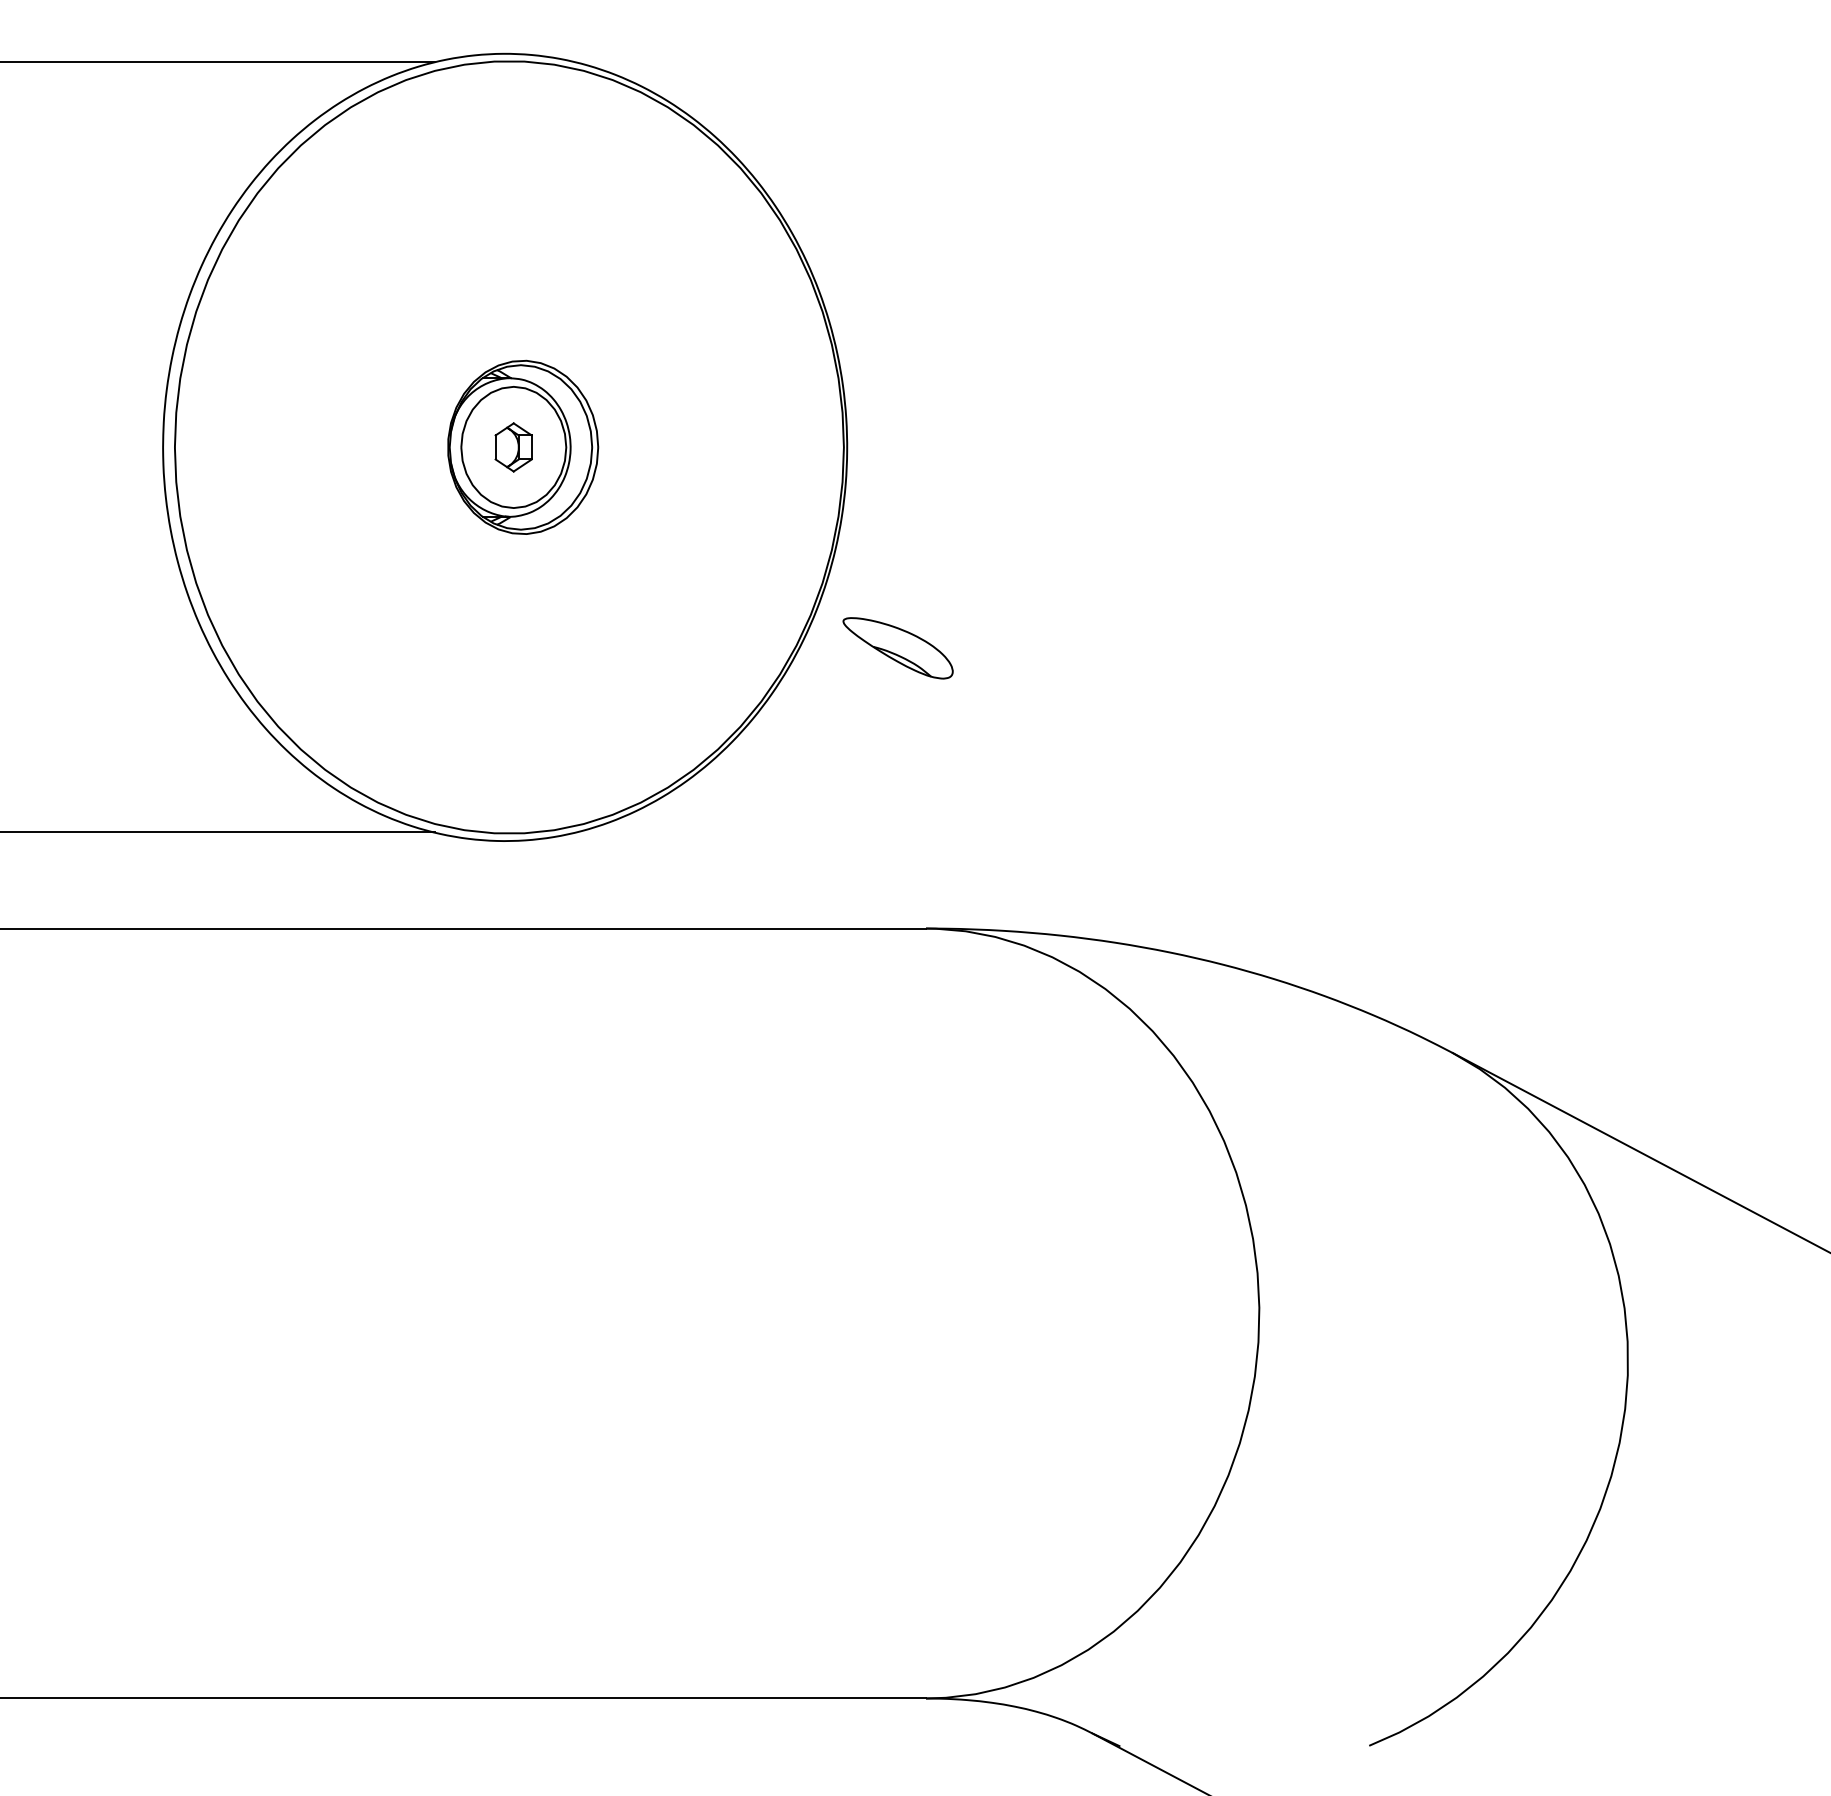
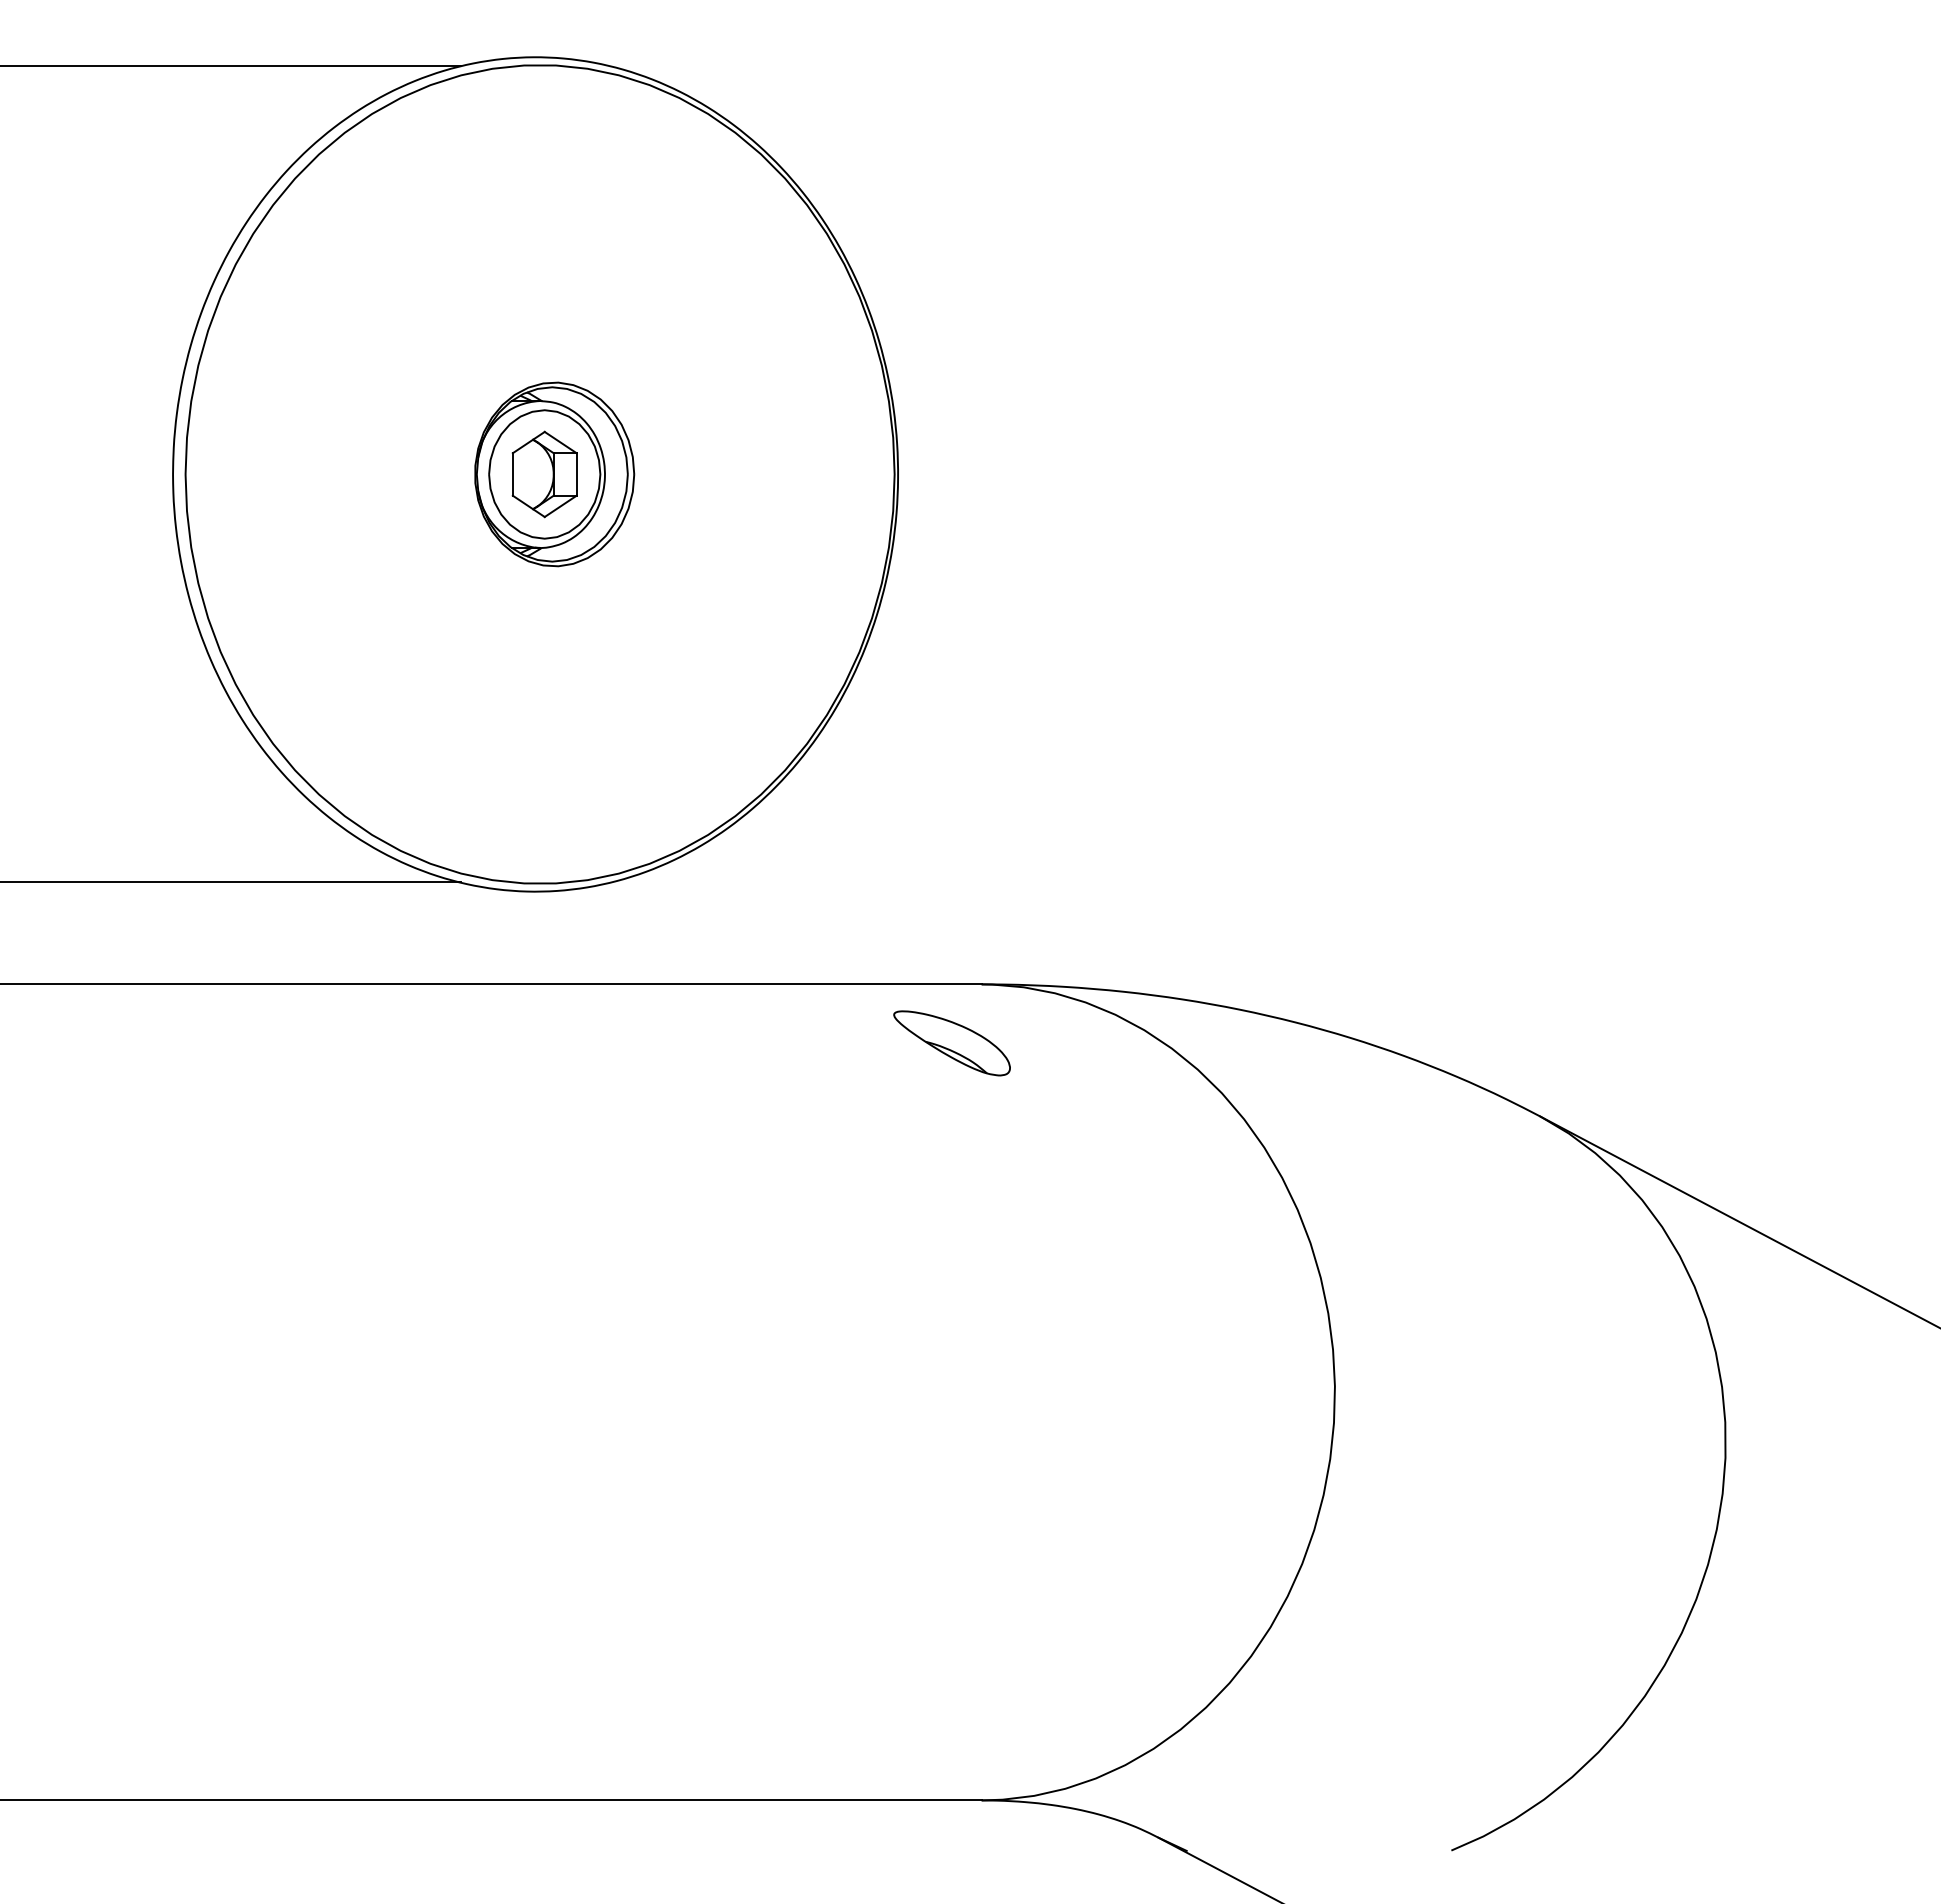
part: (513, 447) -> (544, 474), size x1.67
part: (897, 648) -> (951, 1043), moved

